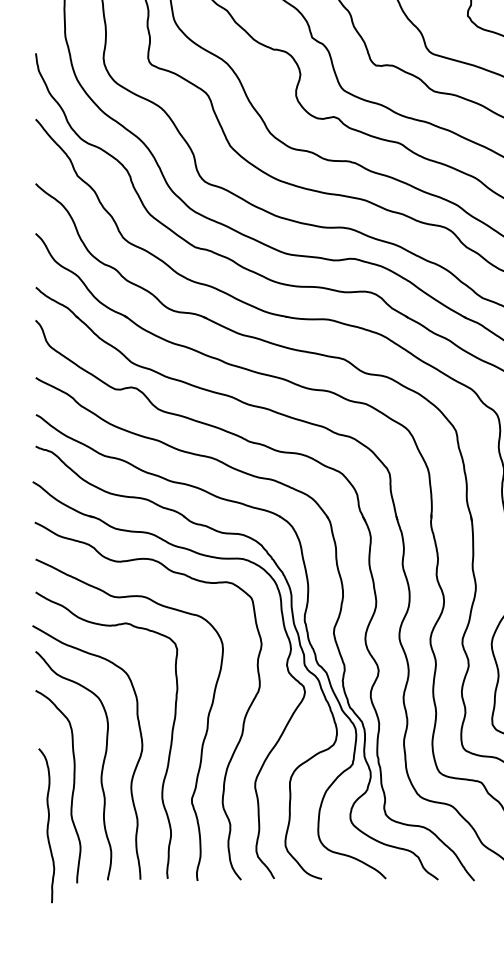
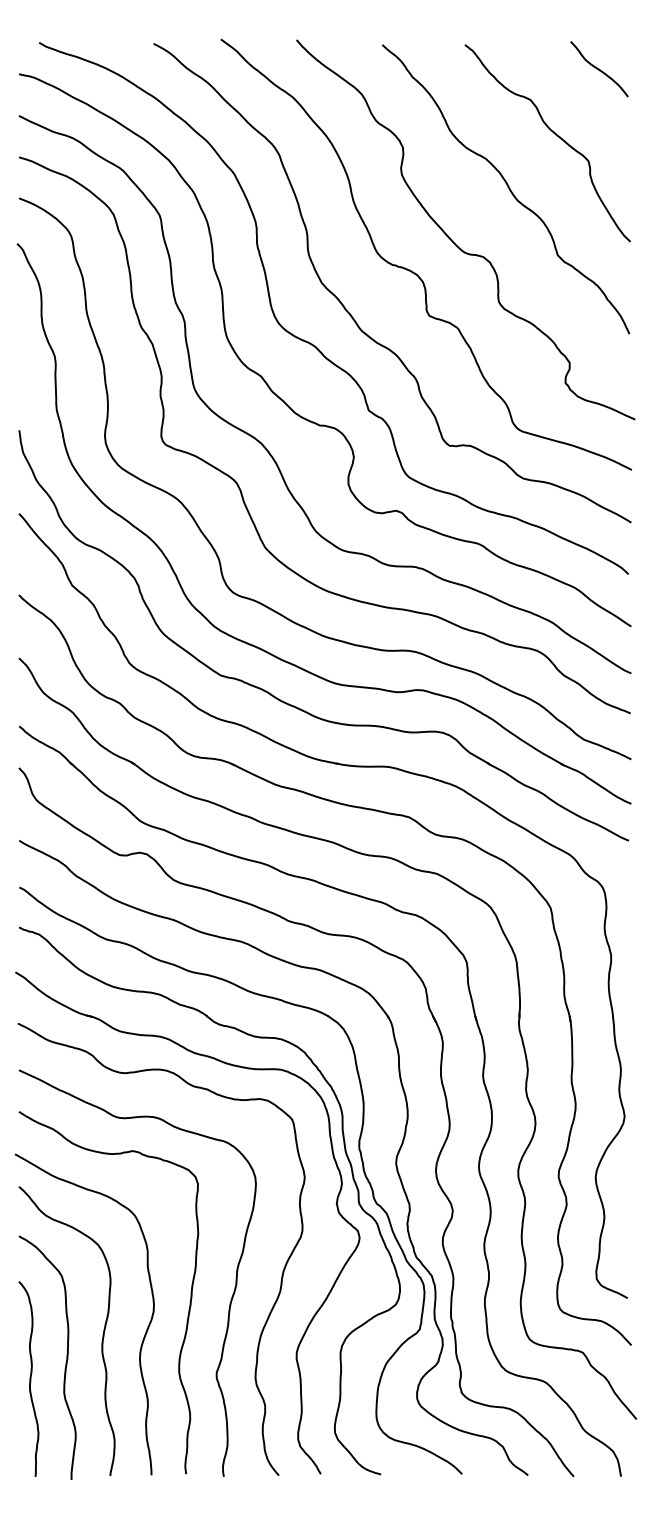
curve: (47, 825) -> (29, 1378), moved

